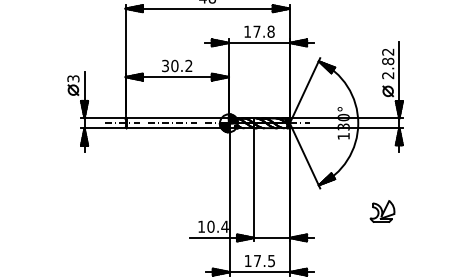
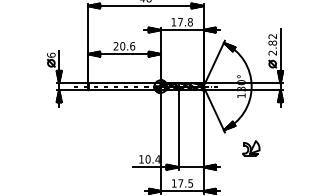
text: (177, 65) -> (124, 45), 30.2 -> 20.6
text: (73, 78) -> (51, 55), 3 -> 6
part: (382, 211) -> (251, 148), moved

